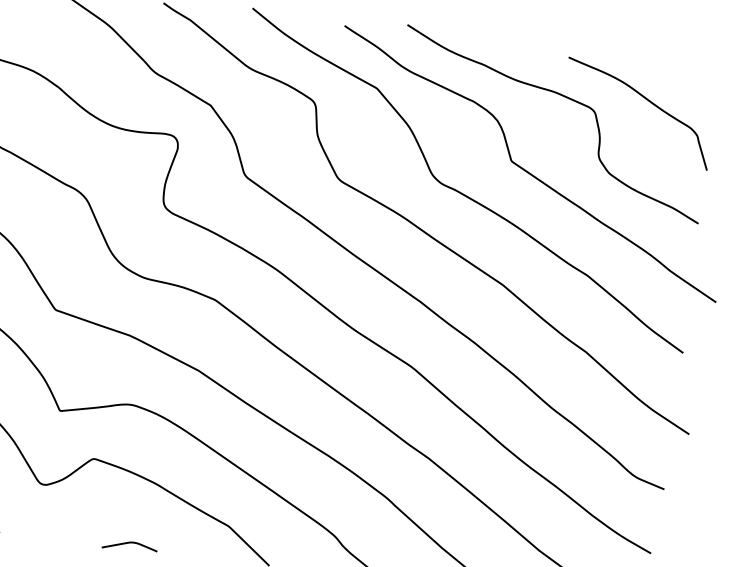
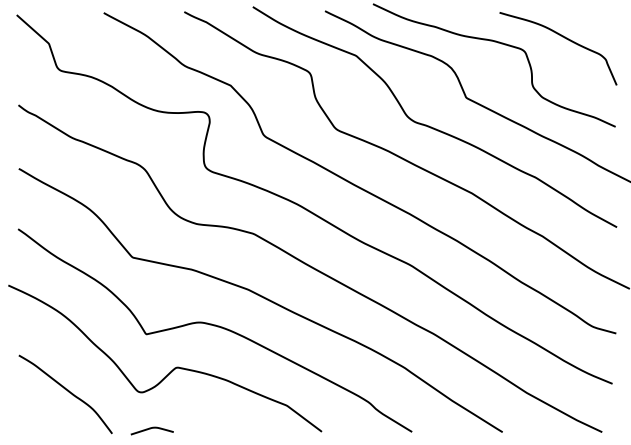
curve: (127, 544) -> (150, 429), moved

